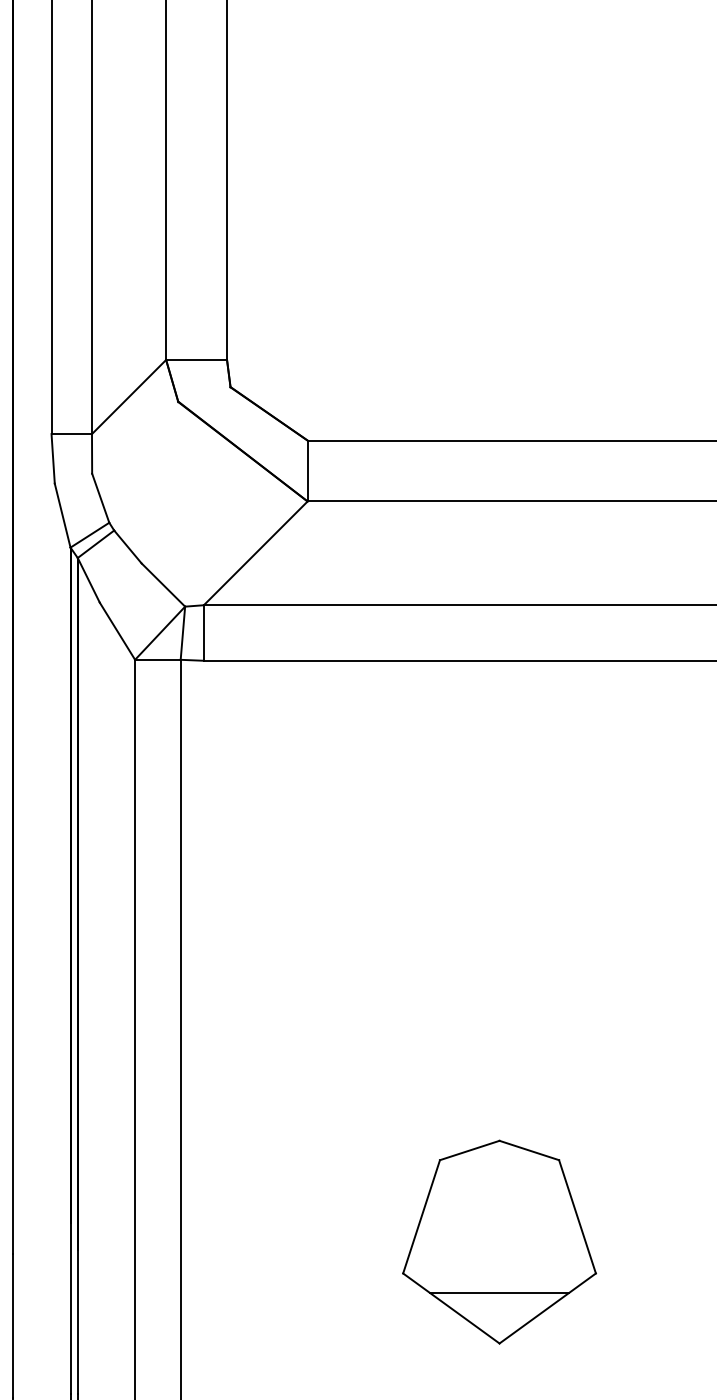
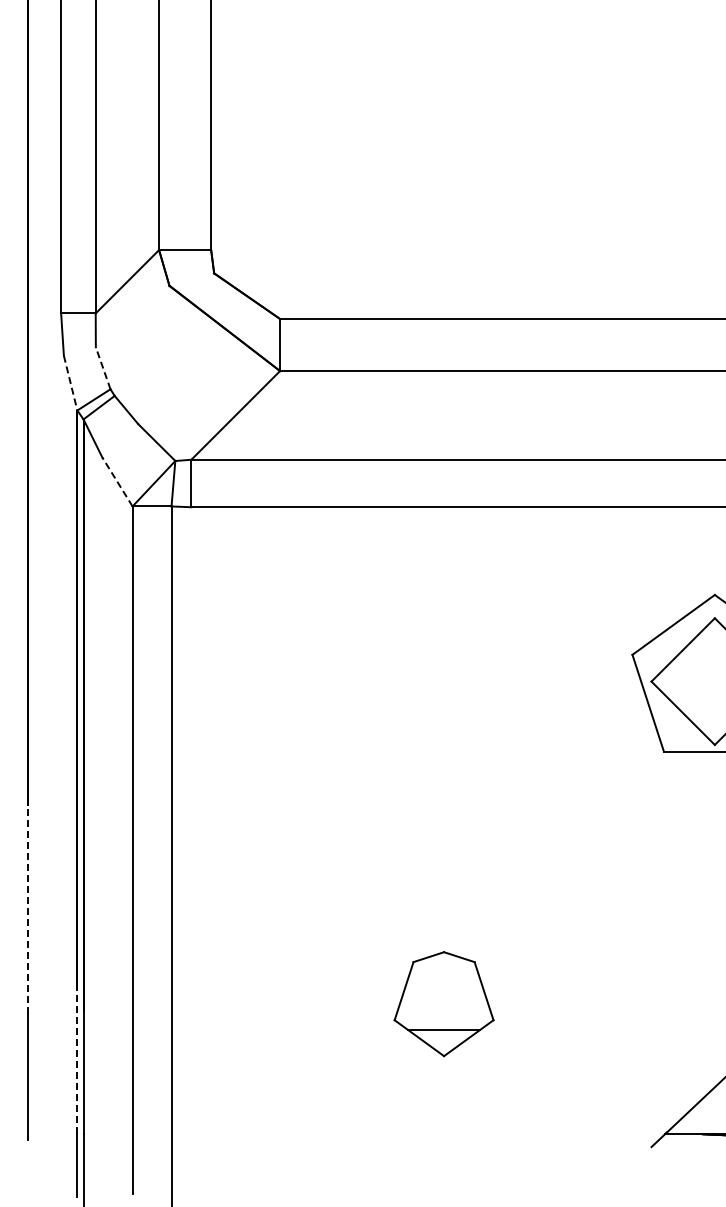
line: (101, 497) -> (103, 367), solid -> dashed
line: (62, 516) -> (70, 383), solid -> dashed
line: (117, 630) -> (117, 481), solid -> dashed
line: (13, 1131) -> (28, 909), solid -> dashed
part: (498, 1241) -> (443, 1003), size x0.6
line: (70, 1307) -> (77, 1060), solid -> dashed

